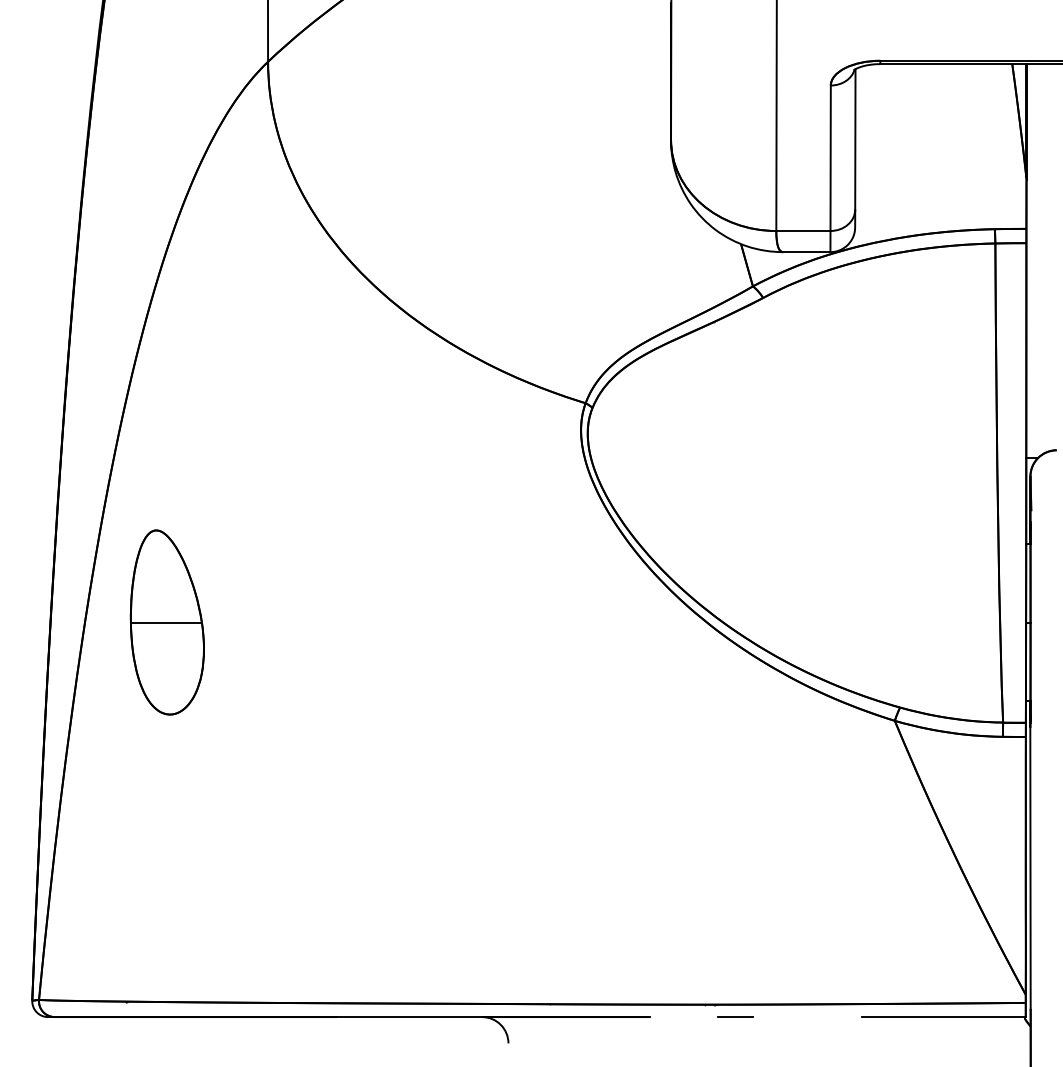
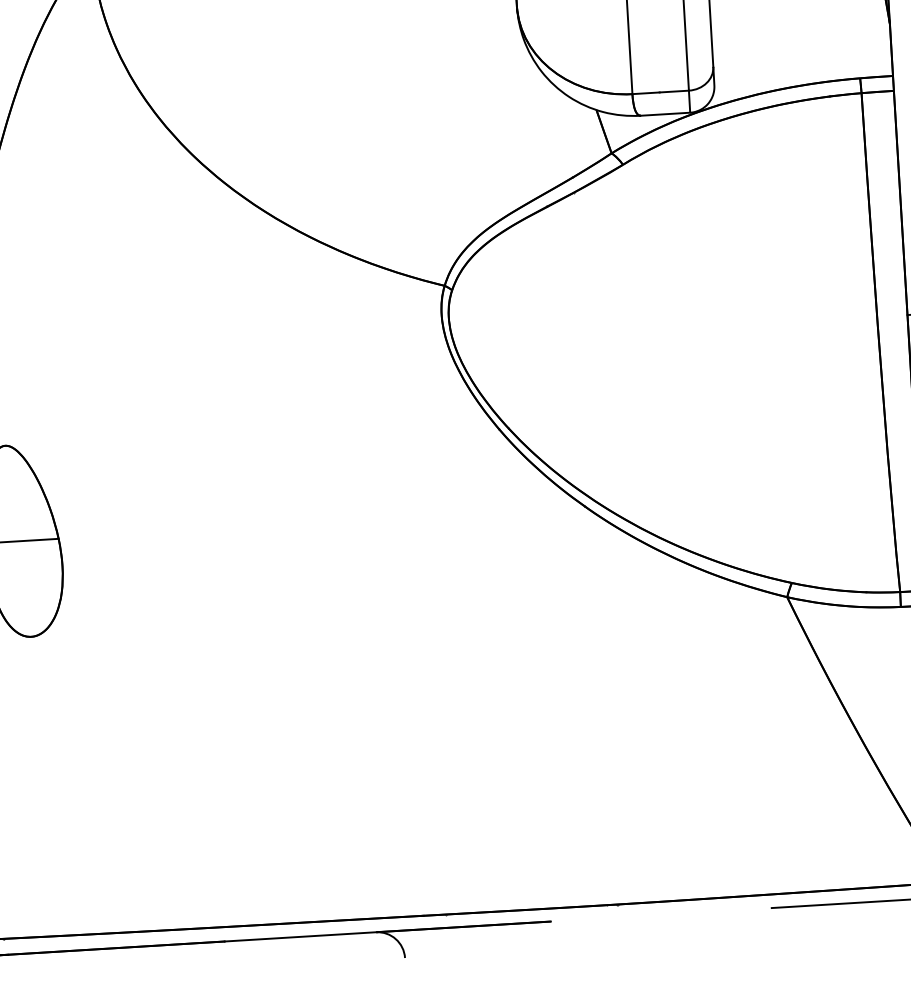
line: (734, 1017) -> (638, 916), removed

